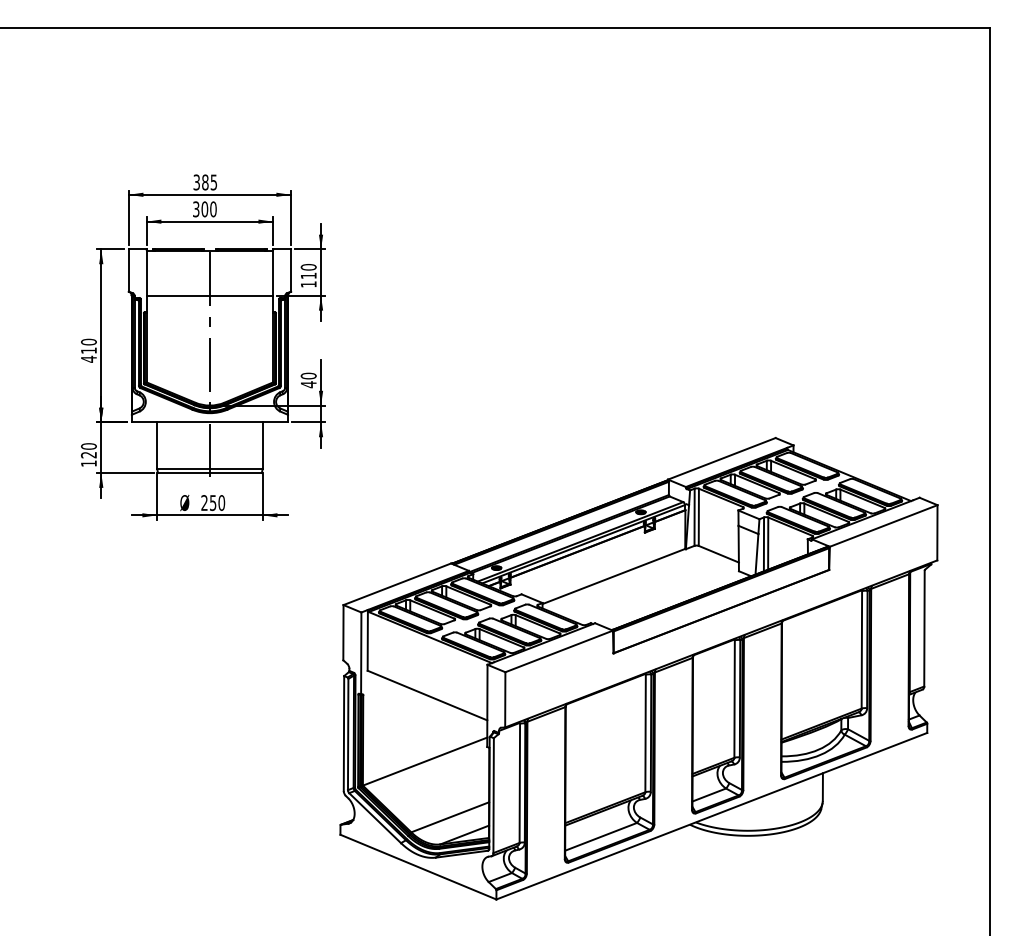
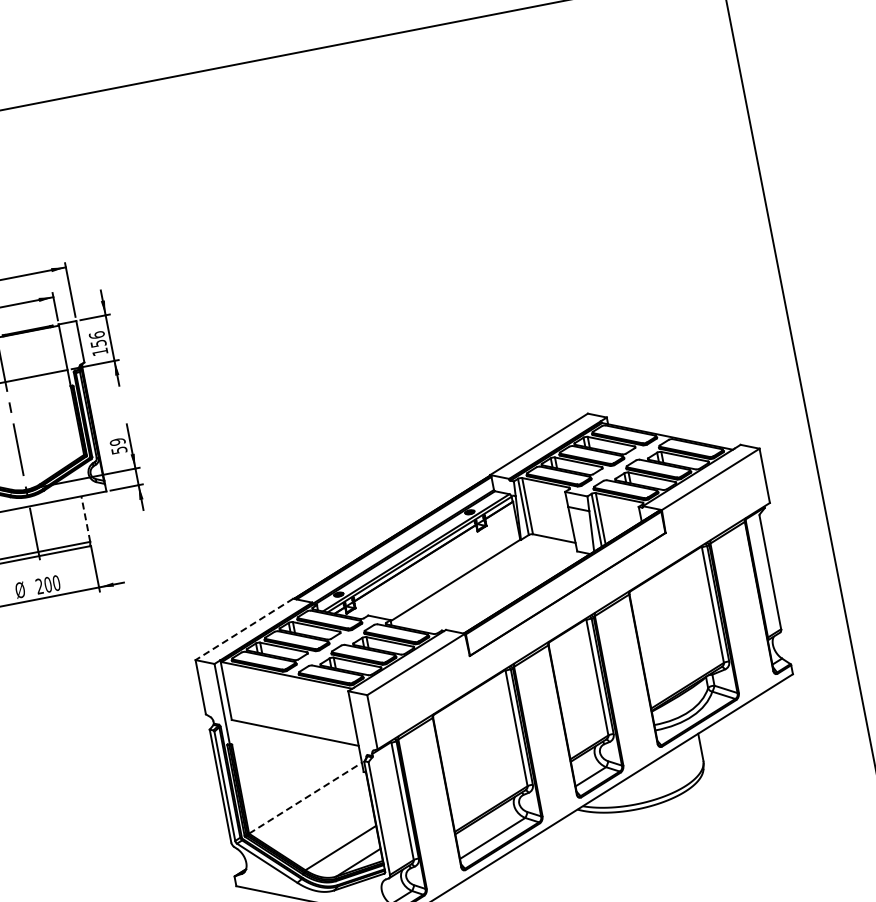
text: (308, 271) -> (97, 339), 110 -> 156
text: (308, 380) -> (118, 446), 40 -> 59
line: (262, 445) -> (85, 518), solid -> dashed
text: (212, 502) -> (47, 584), 250 -> 200
line: (397, 584) -> (244, 629), solid -> dashed
line: (425, 761) -> (305, 798), solid -> dashed

